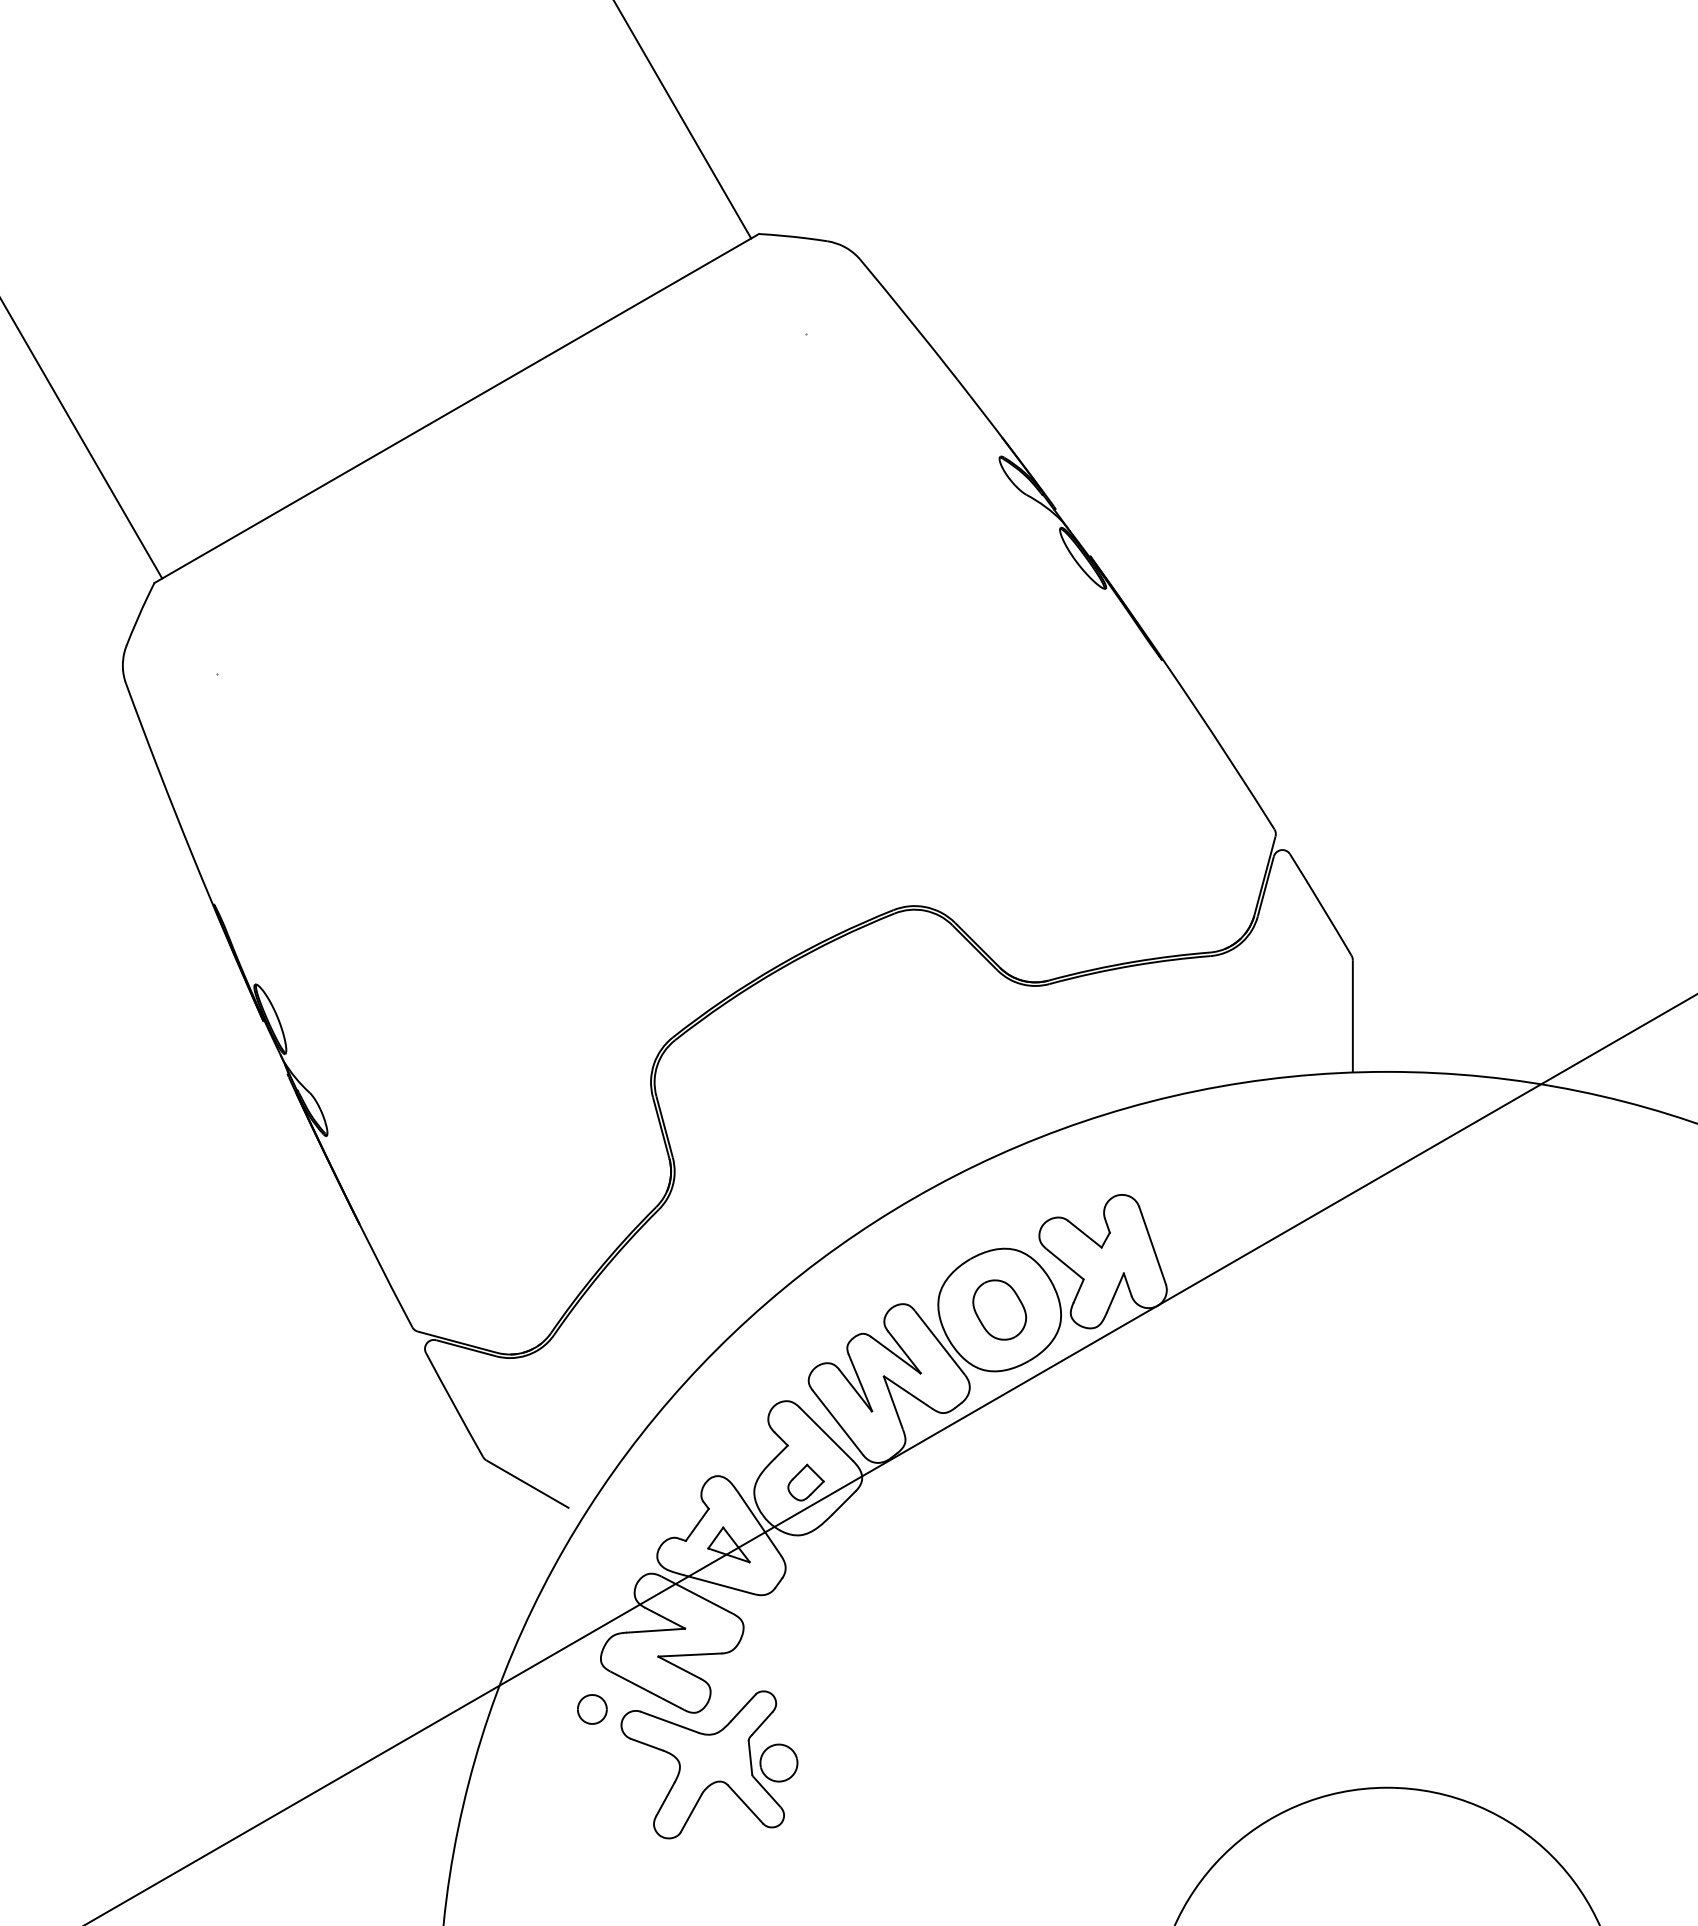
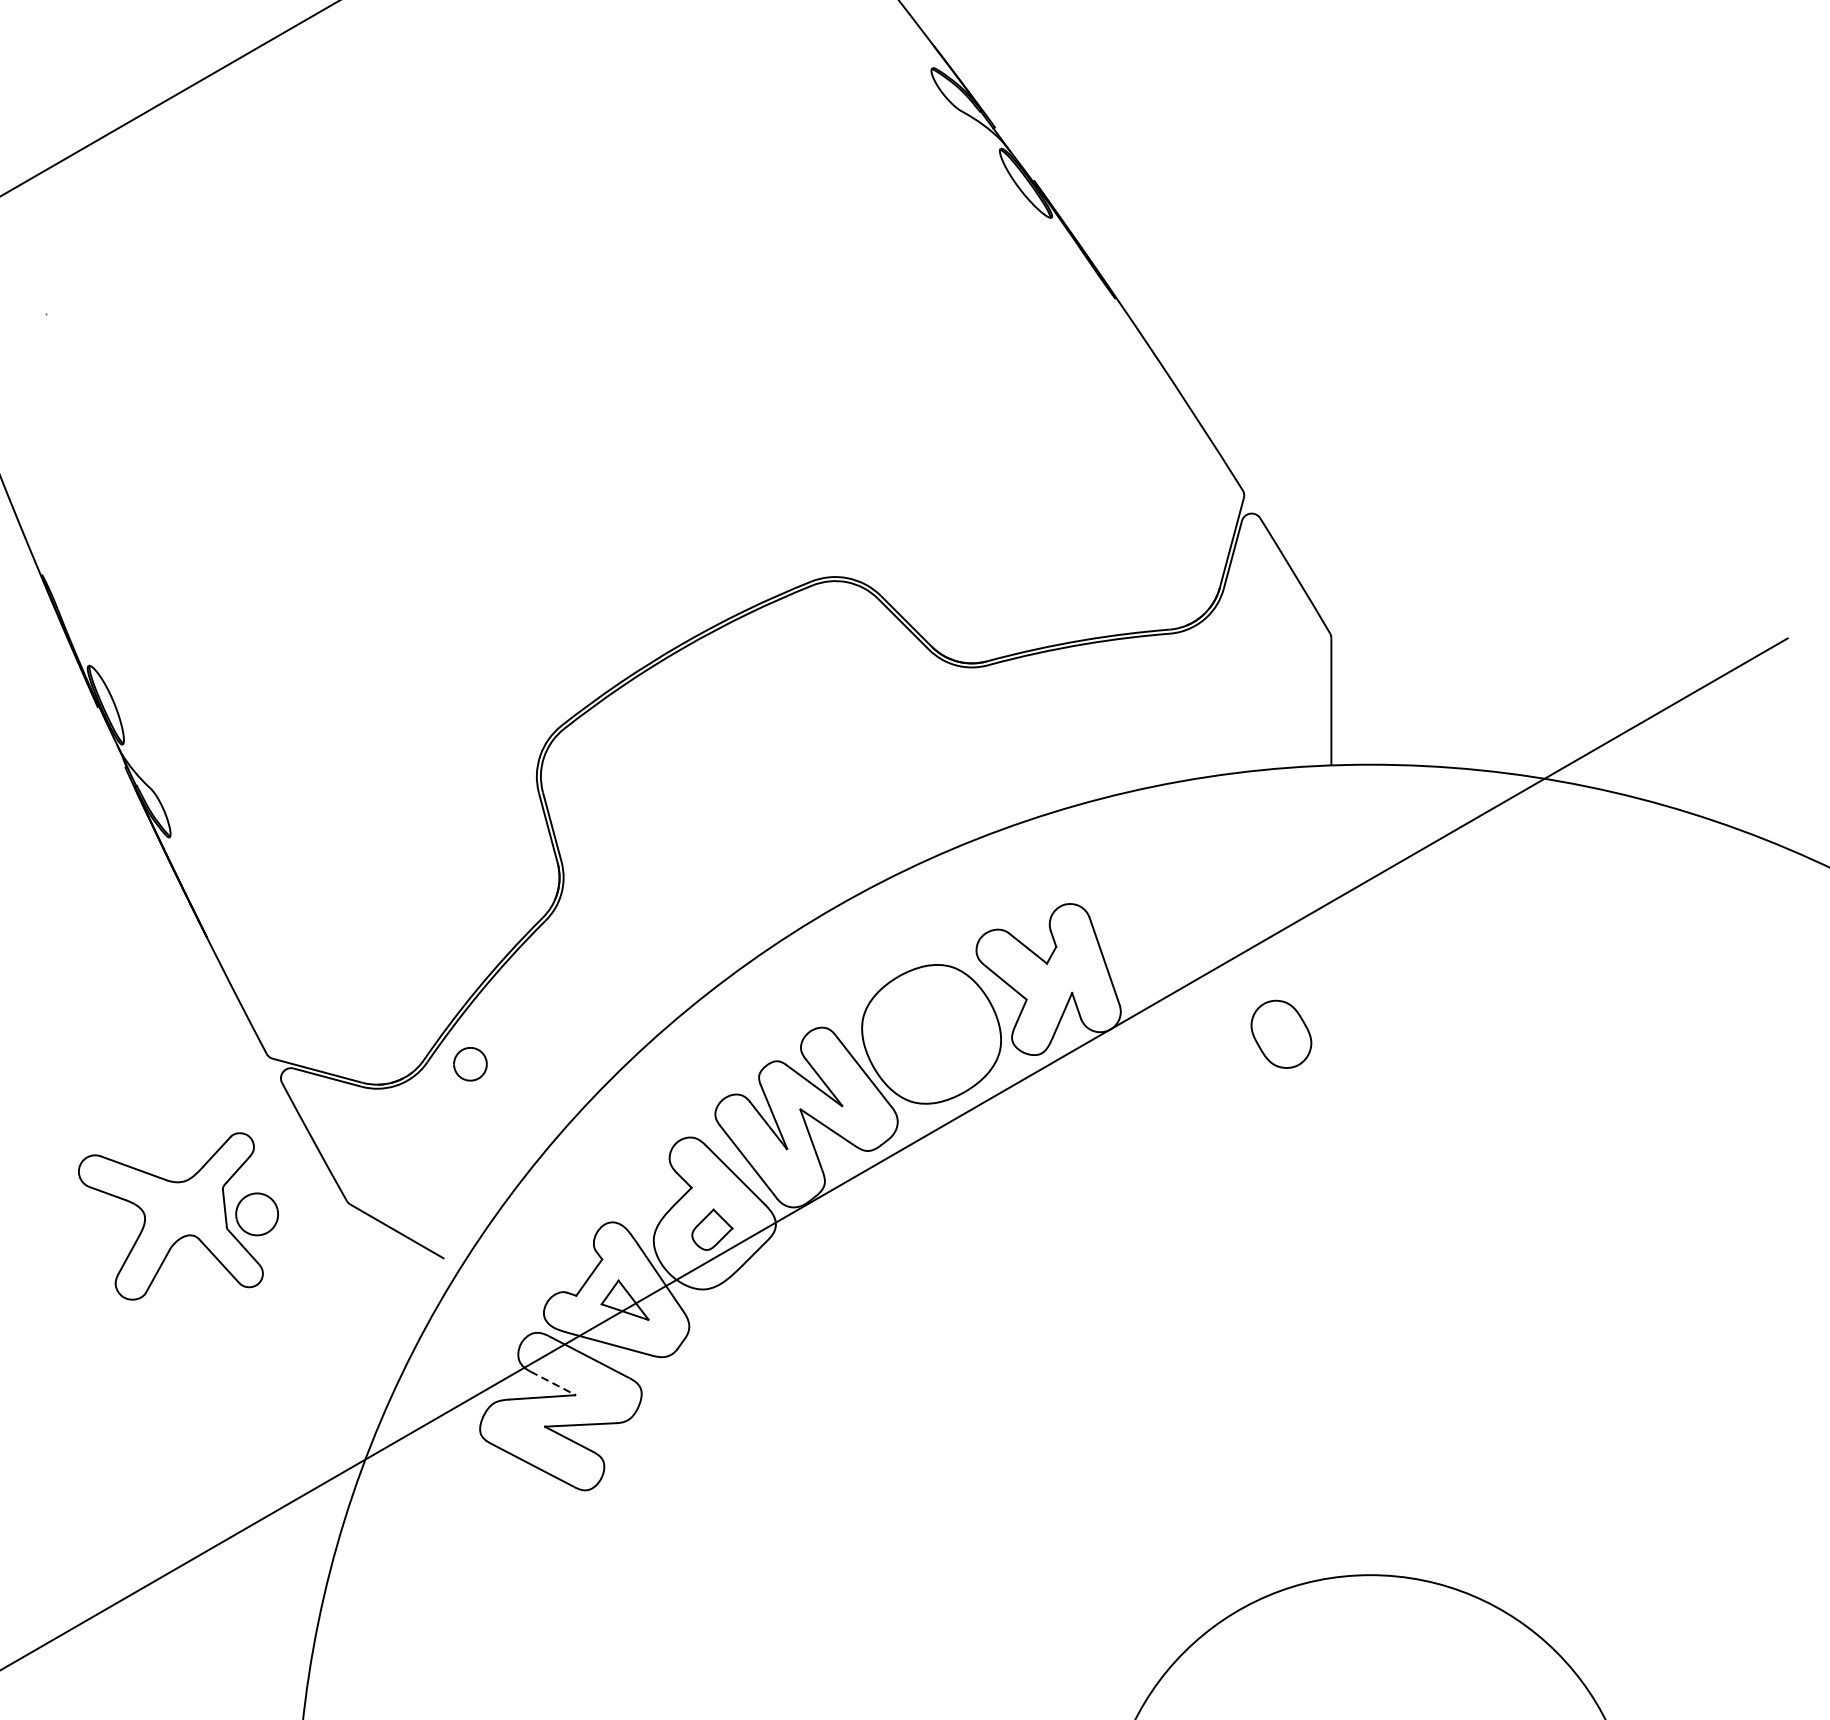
part: (999, 1309) -> (1281, 1033), moved
line: (665, 1618) -> (553, 1383), solid -> dashed
part: (592, 1709) -> (470, 1064), moved
part: (709, 1764) -> (178, 1216), moved

